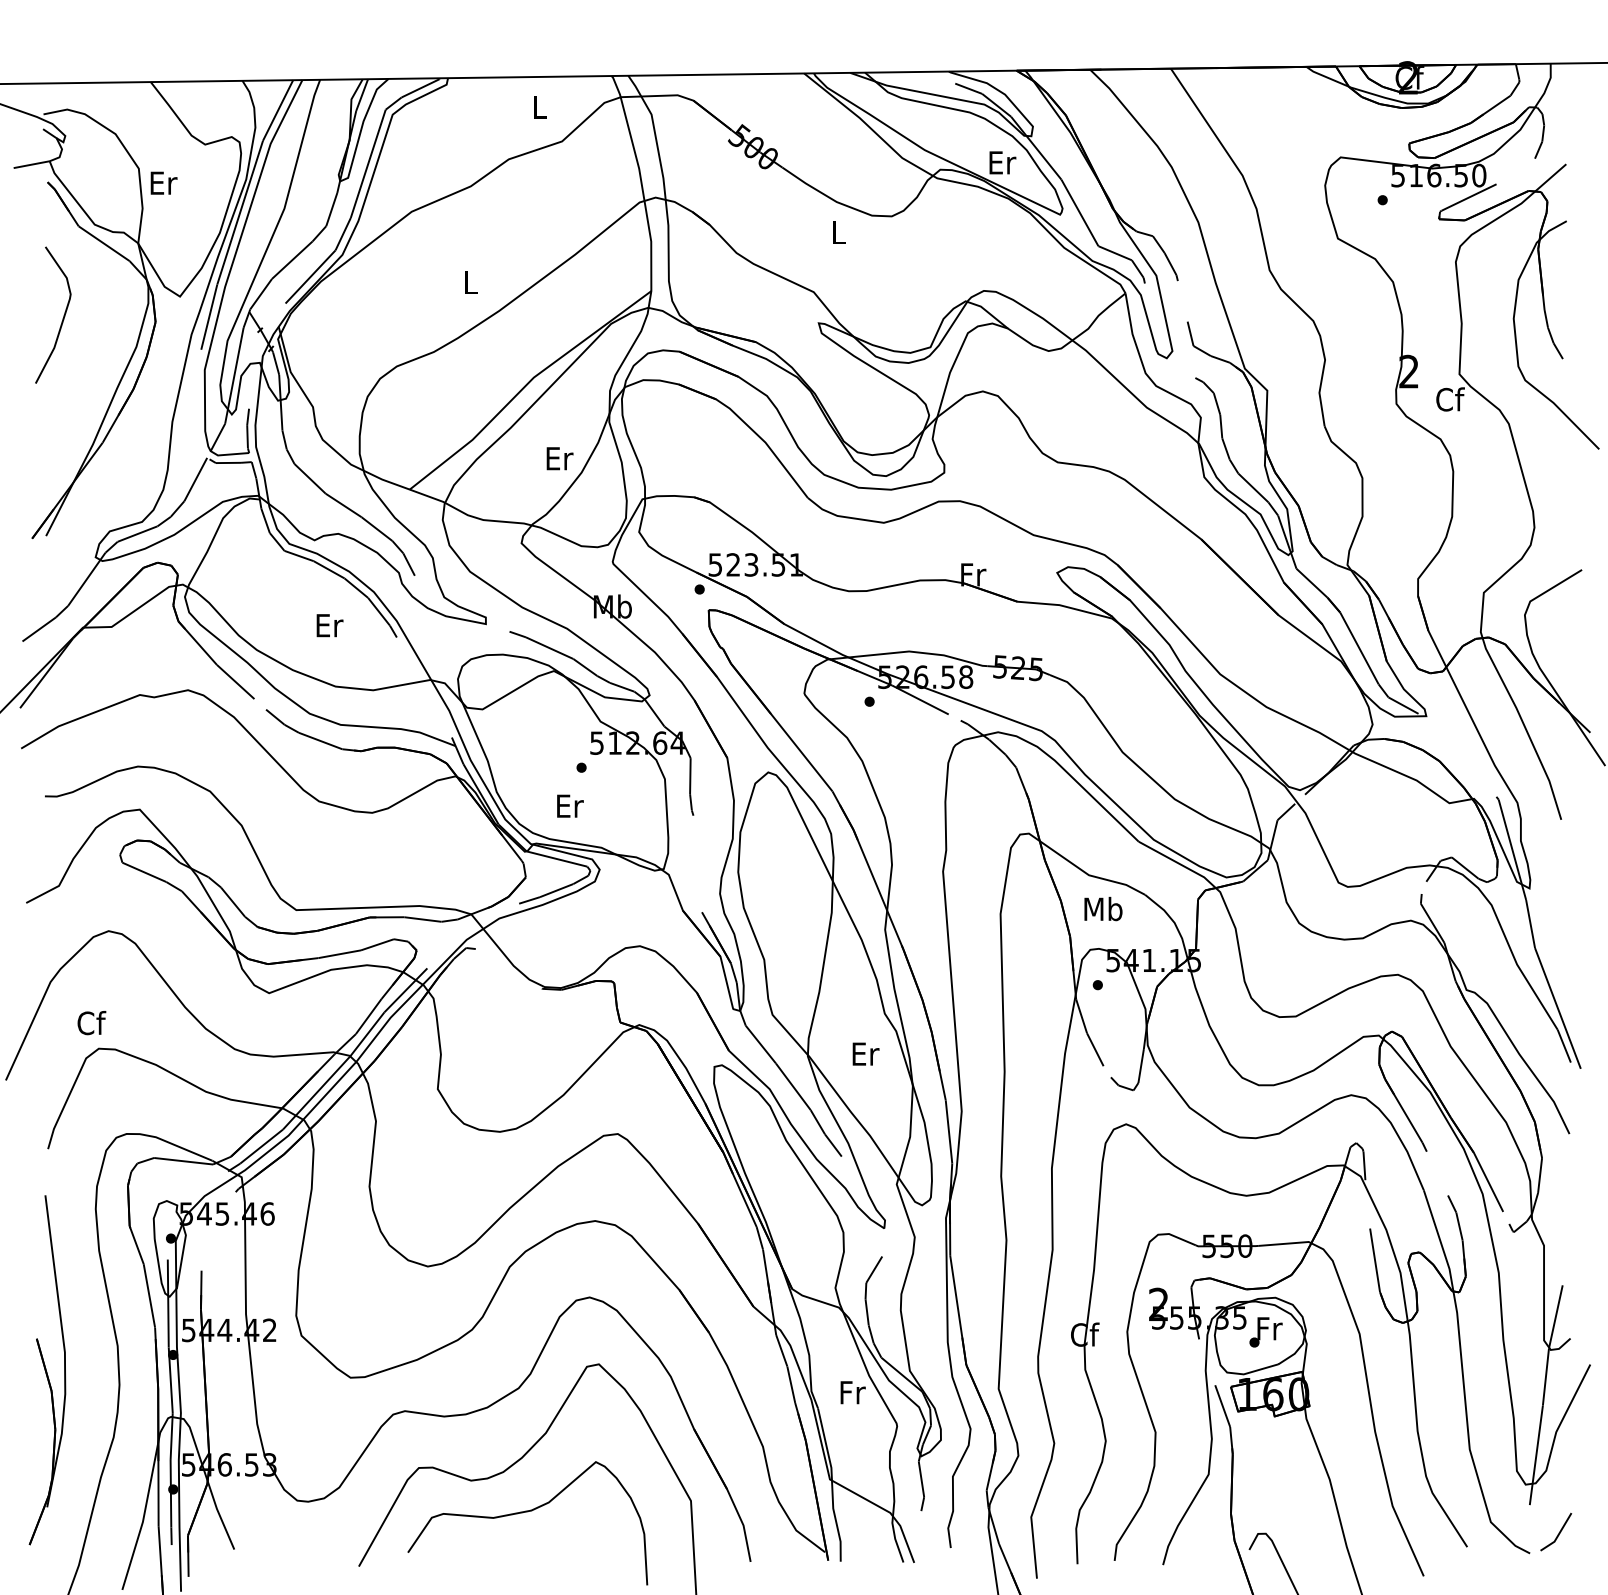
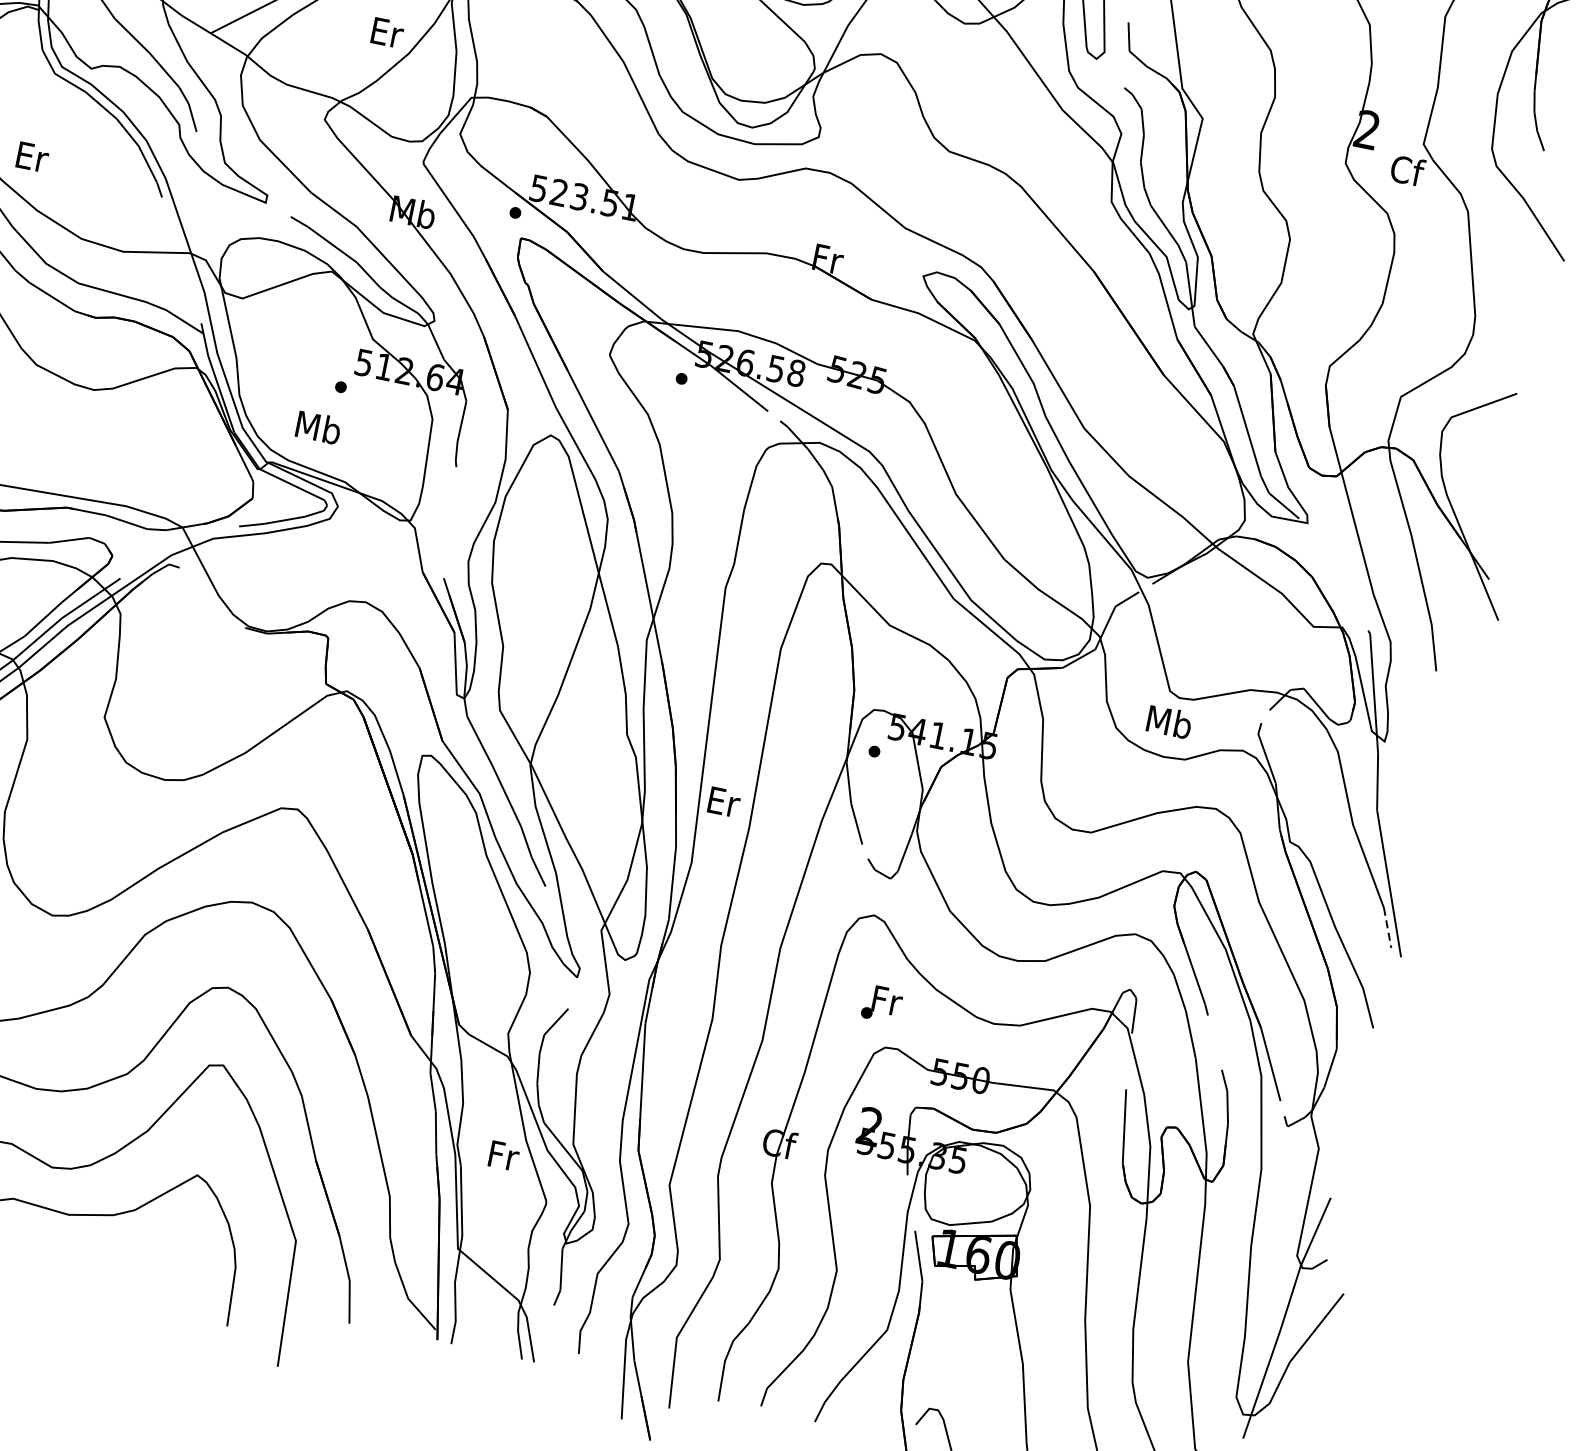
text: (329, 625) -> (32, 156), moved
text: (569, 805) -> (318, 427), Er -> Mb
text: (1103, 908) -> (1169, 721), moved
line: (1564, 1046) -> (1387, 928), solid -> dashed
text: (865, 1053) -> (723, 801), moved
text: (1265, 1332) -> (881, 1004), moved

